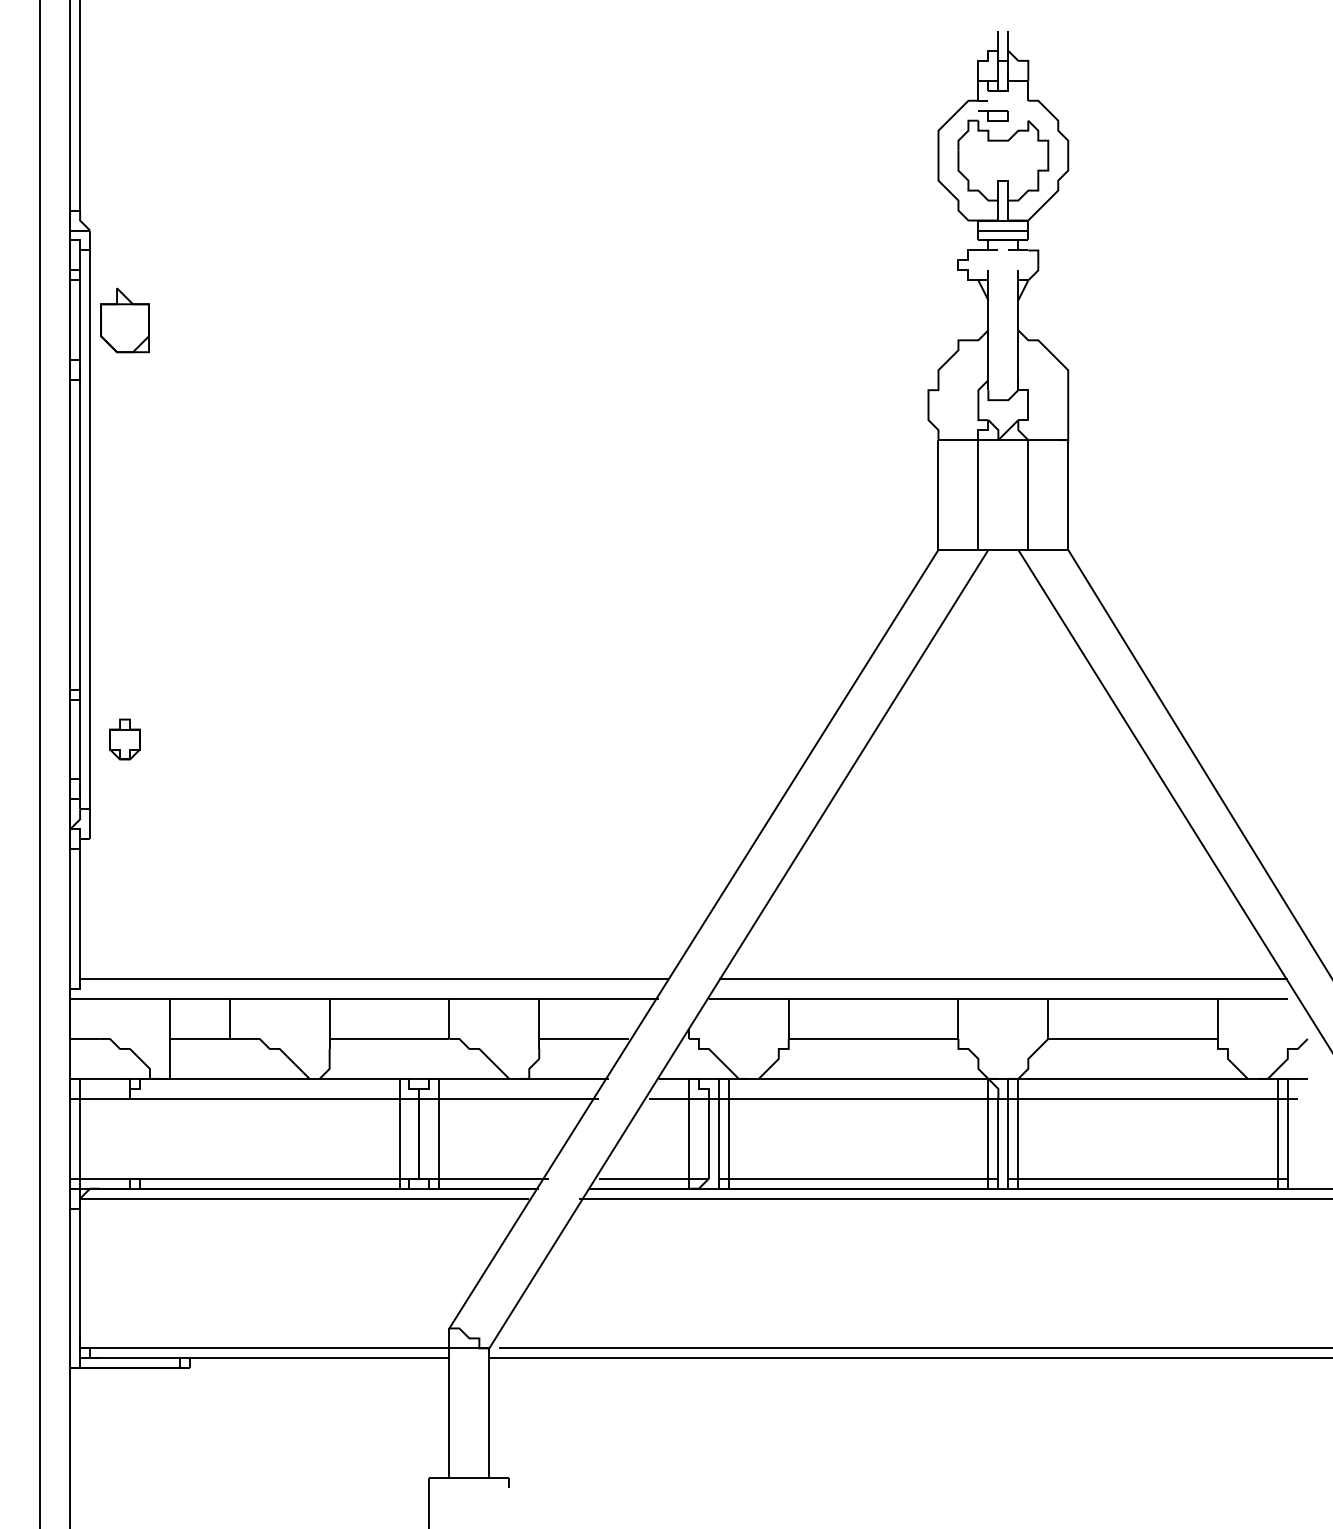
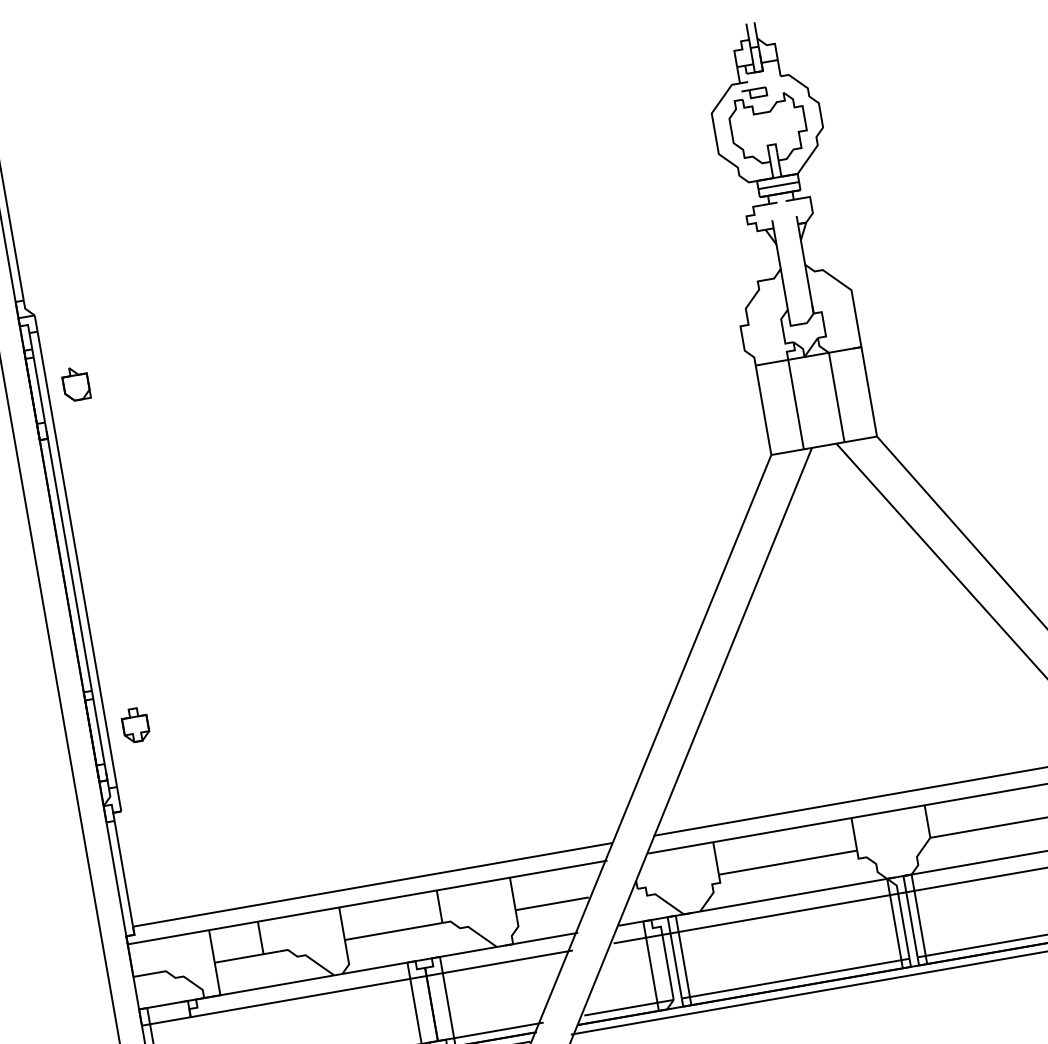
part: (124, 320) -> (75, 383), size x0.62

